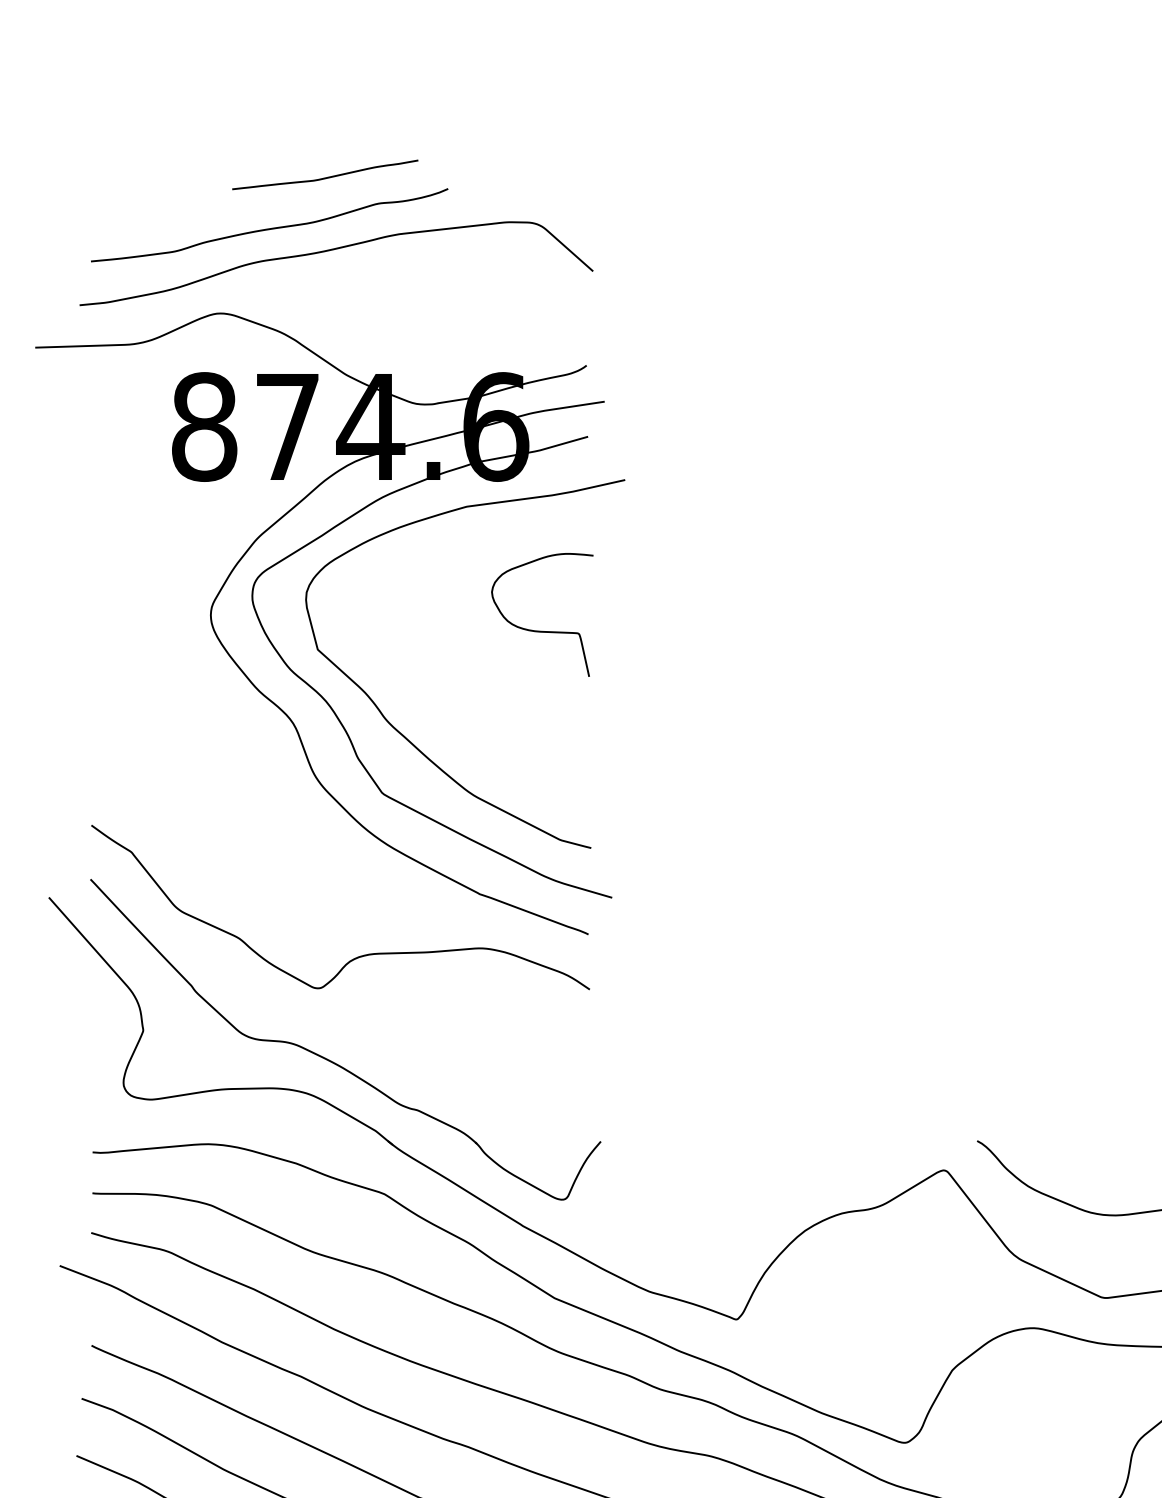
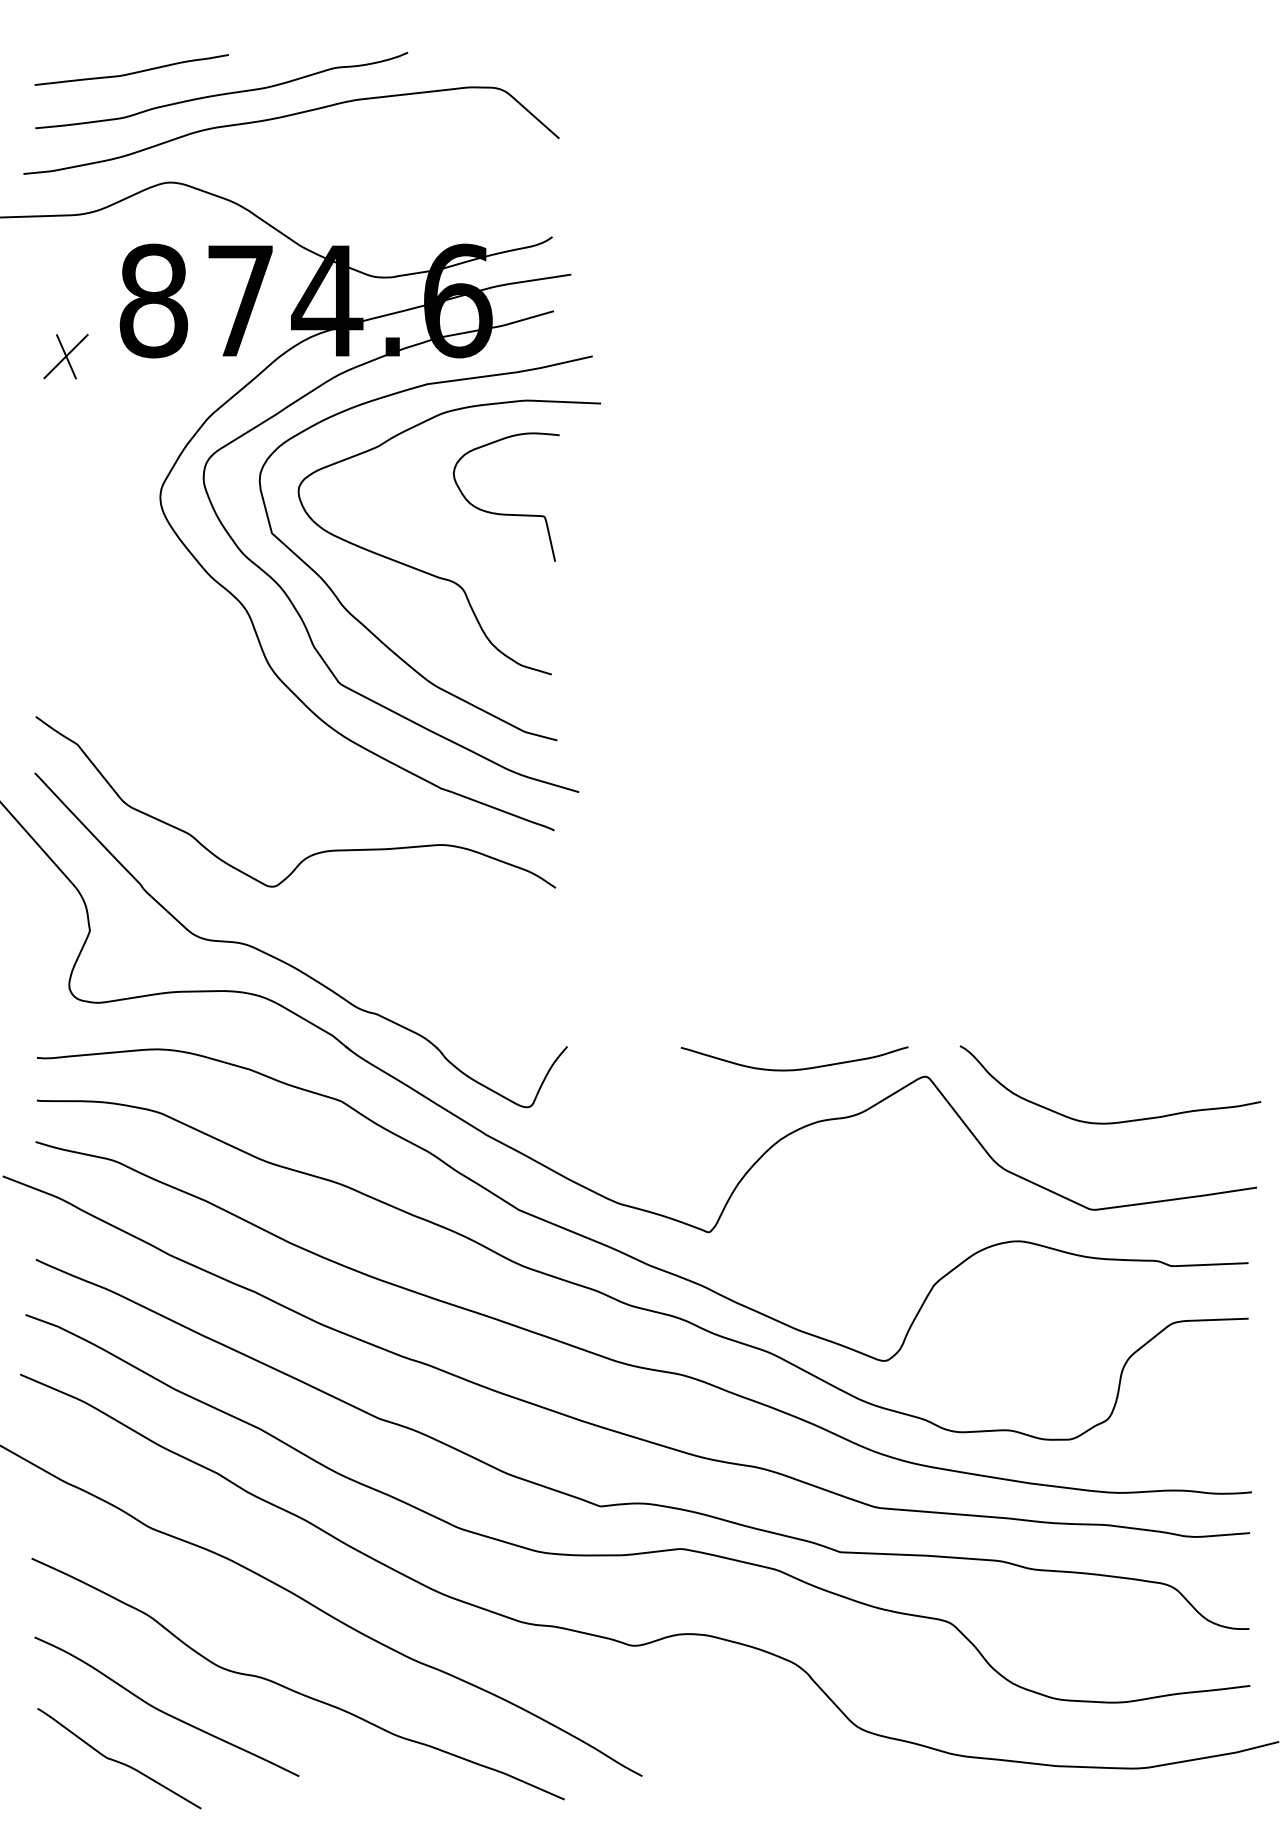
curve: (325, 177) -> (131, 72), moved
part: (119, 480) -> (65, 356), added
curve: (470, 688) -> (431, 573), added
curve: (822, 1162) -> (798, 1068), added

